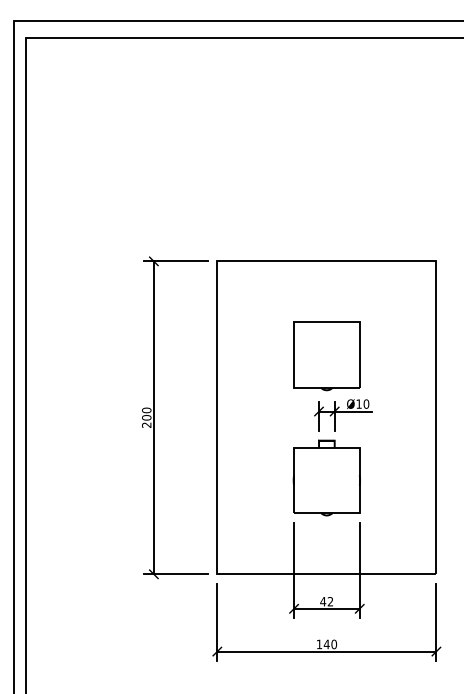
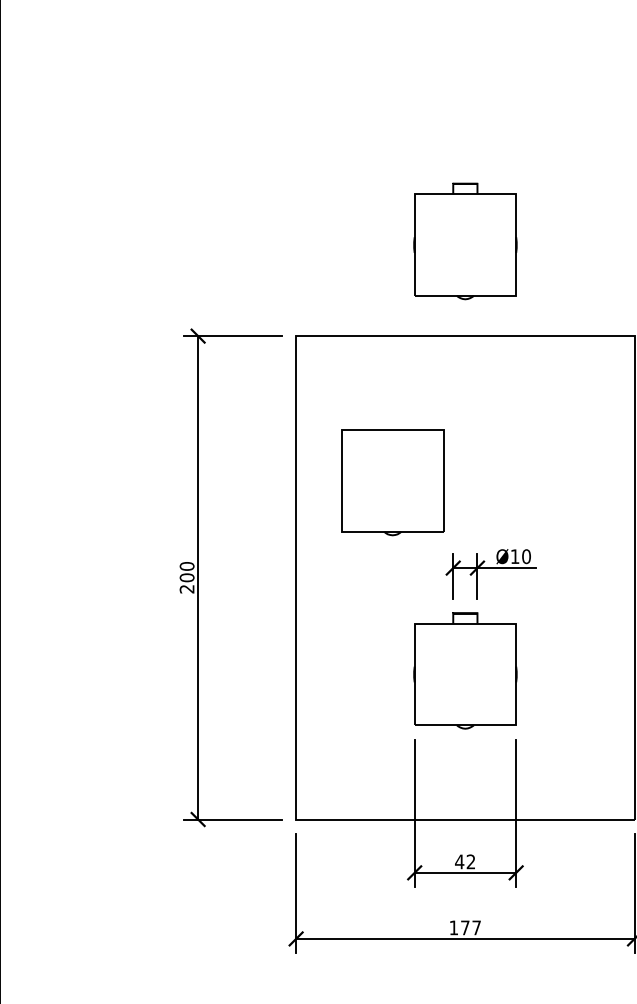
part: (326, 199) -> (464, 240), added
part: (326, 356) -> (392, 483), moved
text: (330, 644) -> (470, 927), 140 -> 177

